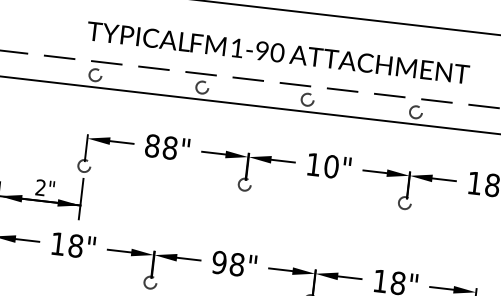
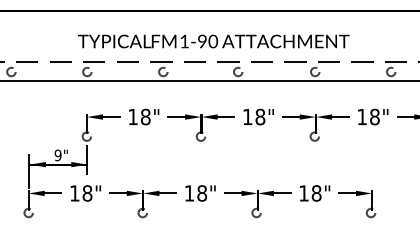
text: (153, 145) -> (133, 116), 88" -> 18"
text: (331, 165) -> (260, 116), 10" -> 18"
text: (39, 187) -> (57, 155), 2" -> 9"
text: (219, 262) -> (189, 193), 98" -> 18"

